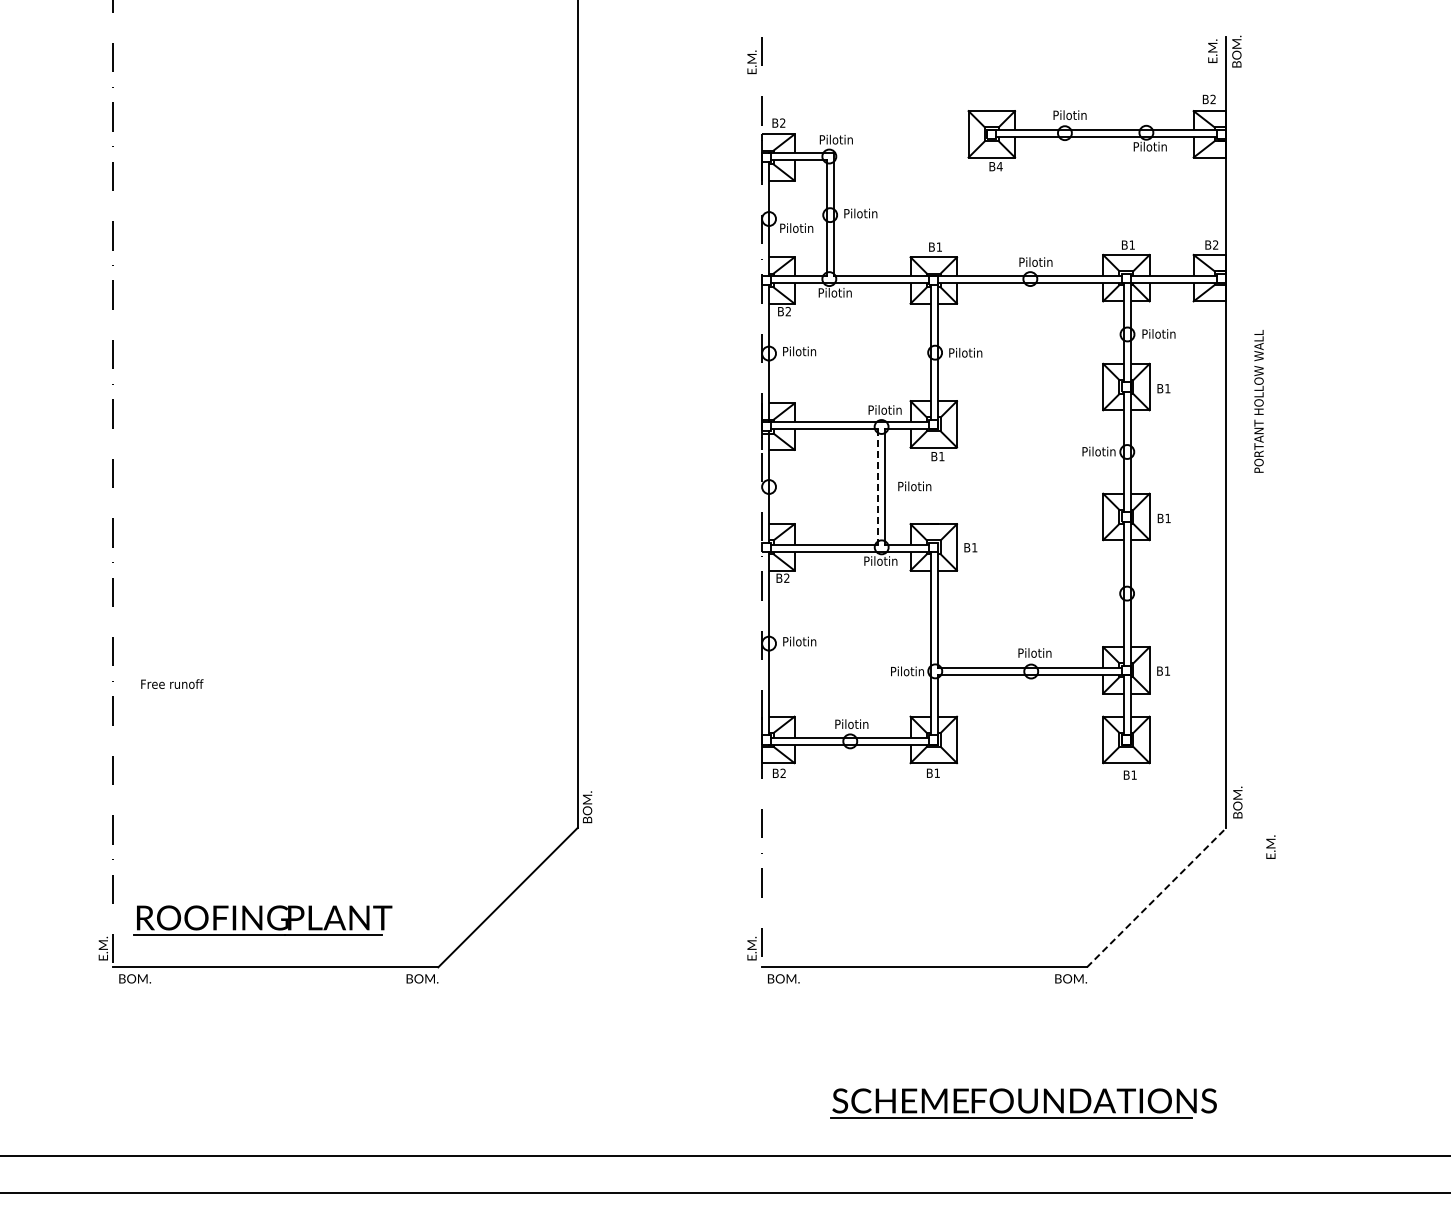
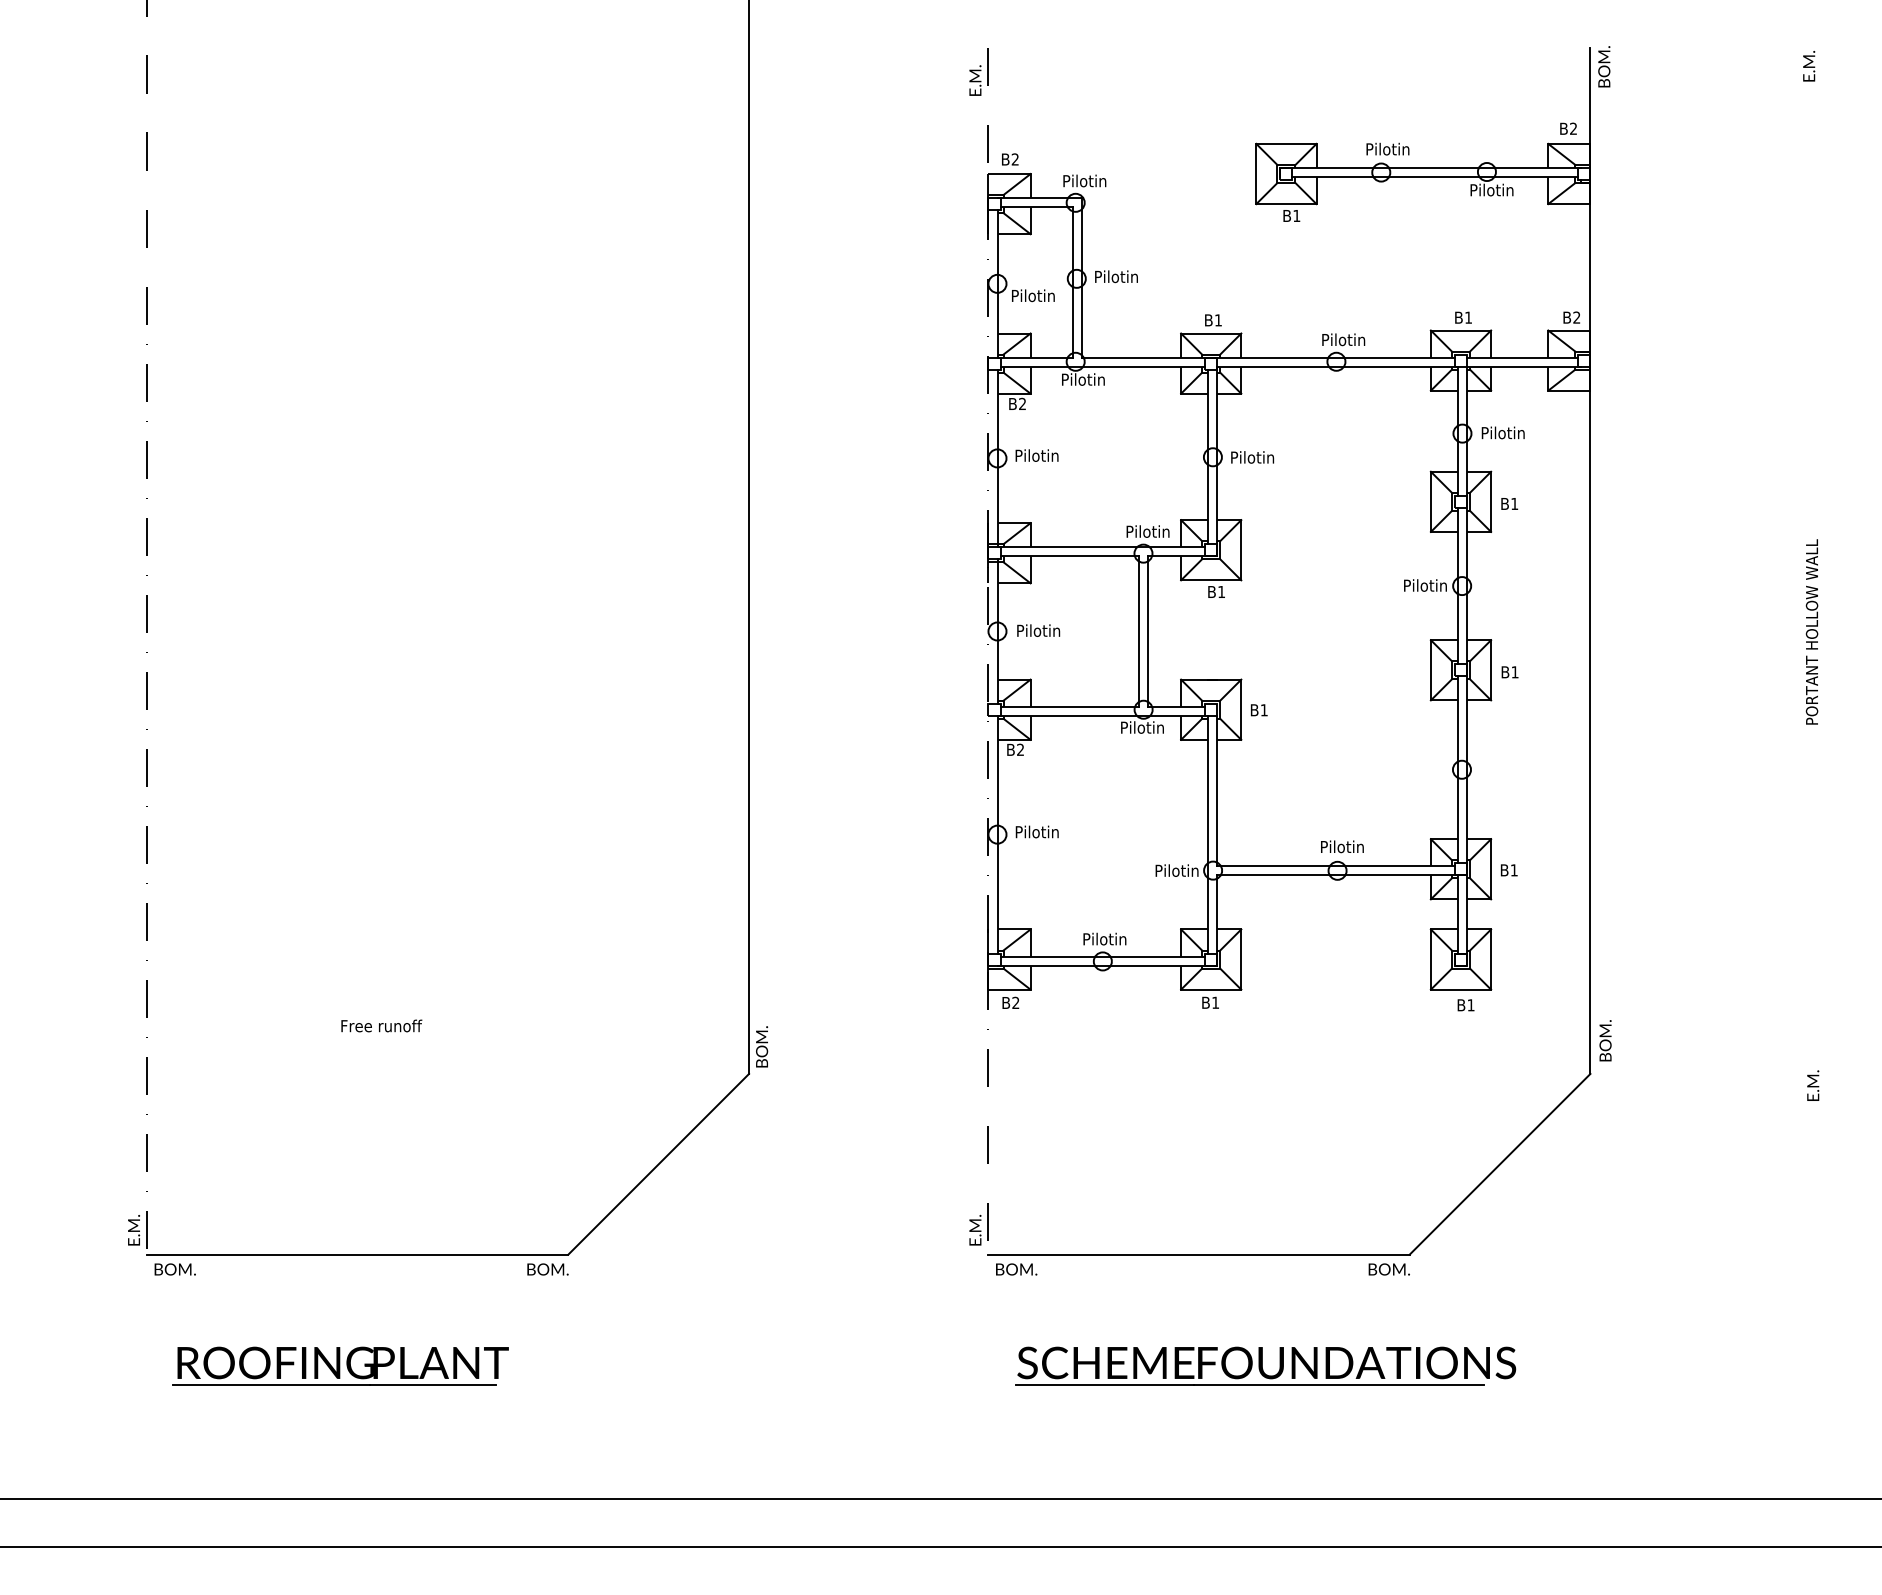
text: (1212, 50) -> (1808, 65), moved
text: (999, 166) -> (1296, 215), B4 -> B1
text: (1258, 401) -> (1811, 632), moved
text: (914, 486) -> (1038, 630), moved
line: (878, 487) -> (1139, 632), dashed -> solid
text: (172, 683) -> (381, 1025), moved
text: (1270, 846) -> (1812, 1084), moved
line: (1156, 897) -> (1500, 1163), dashed -> solid
part: (262, 920) -> (340, 1366), moved
part: (1023, 1103) -> (1265, 1366), moved

